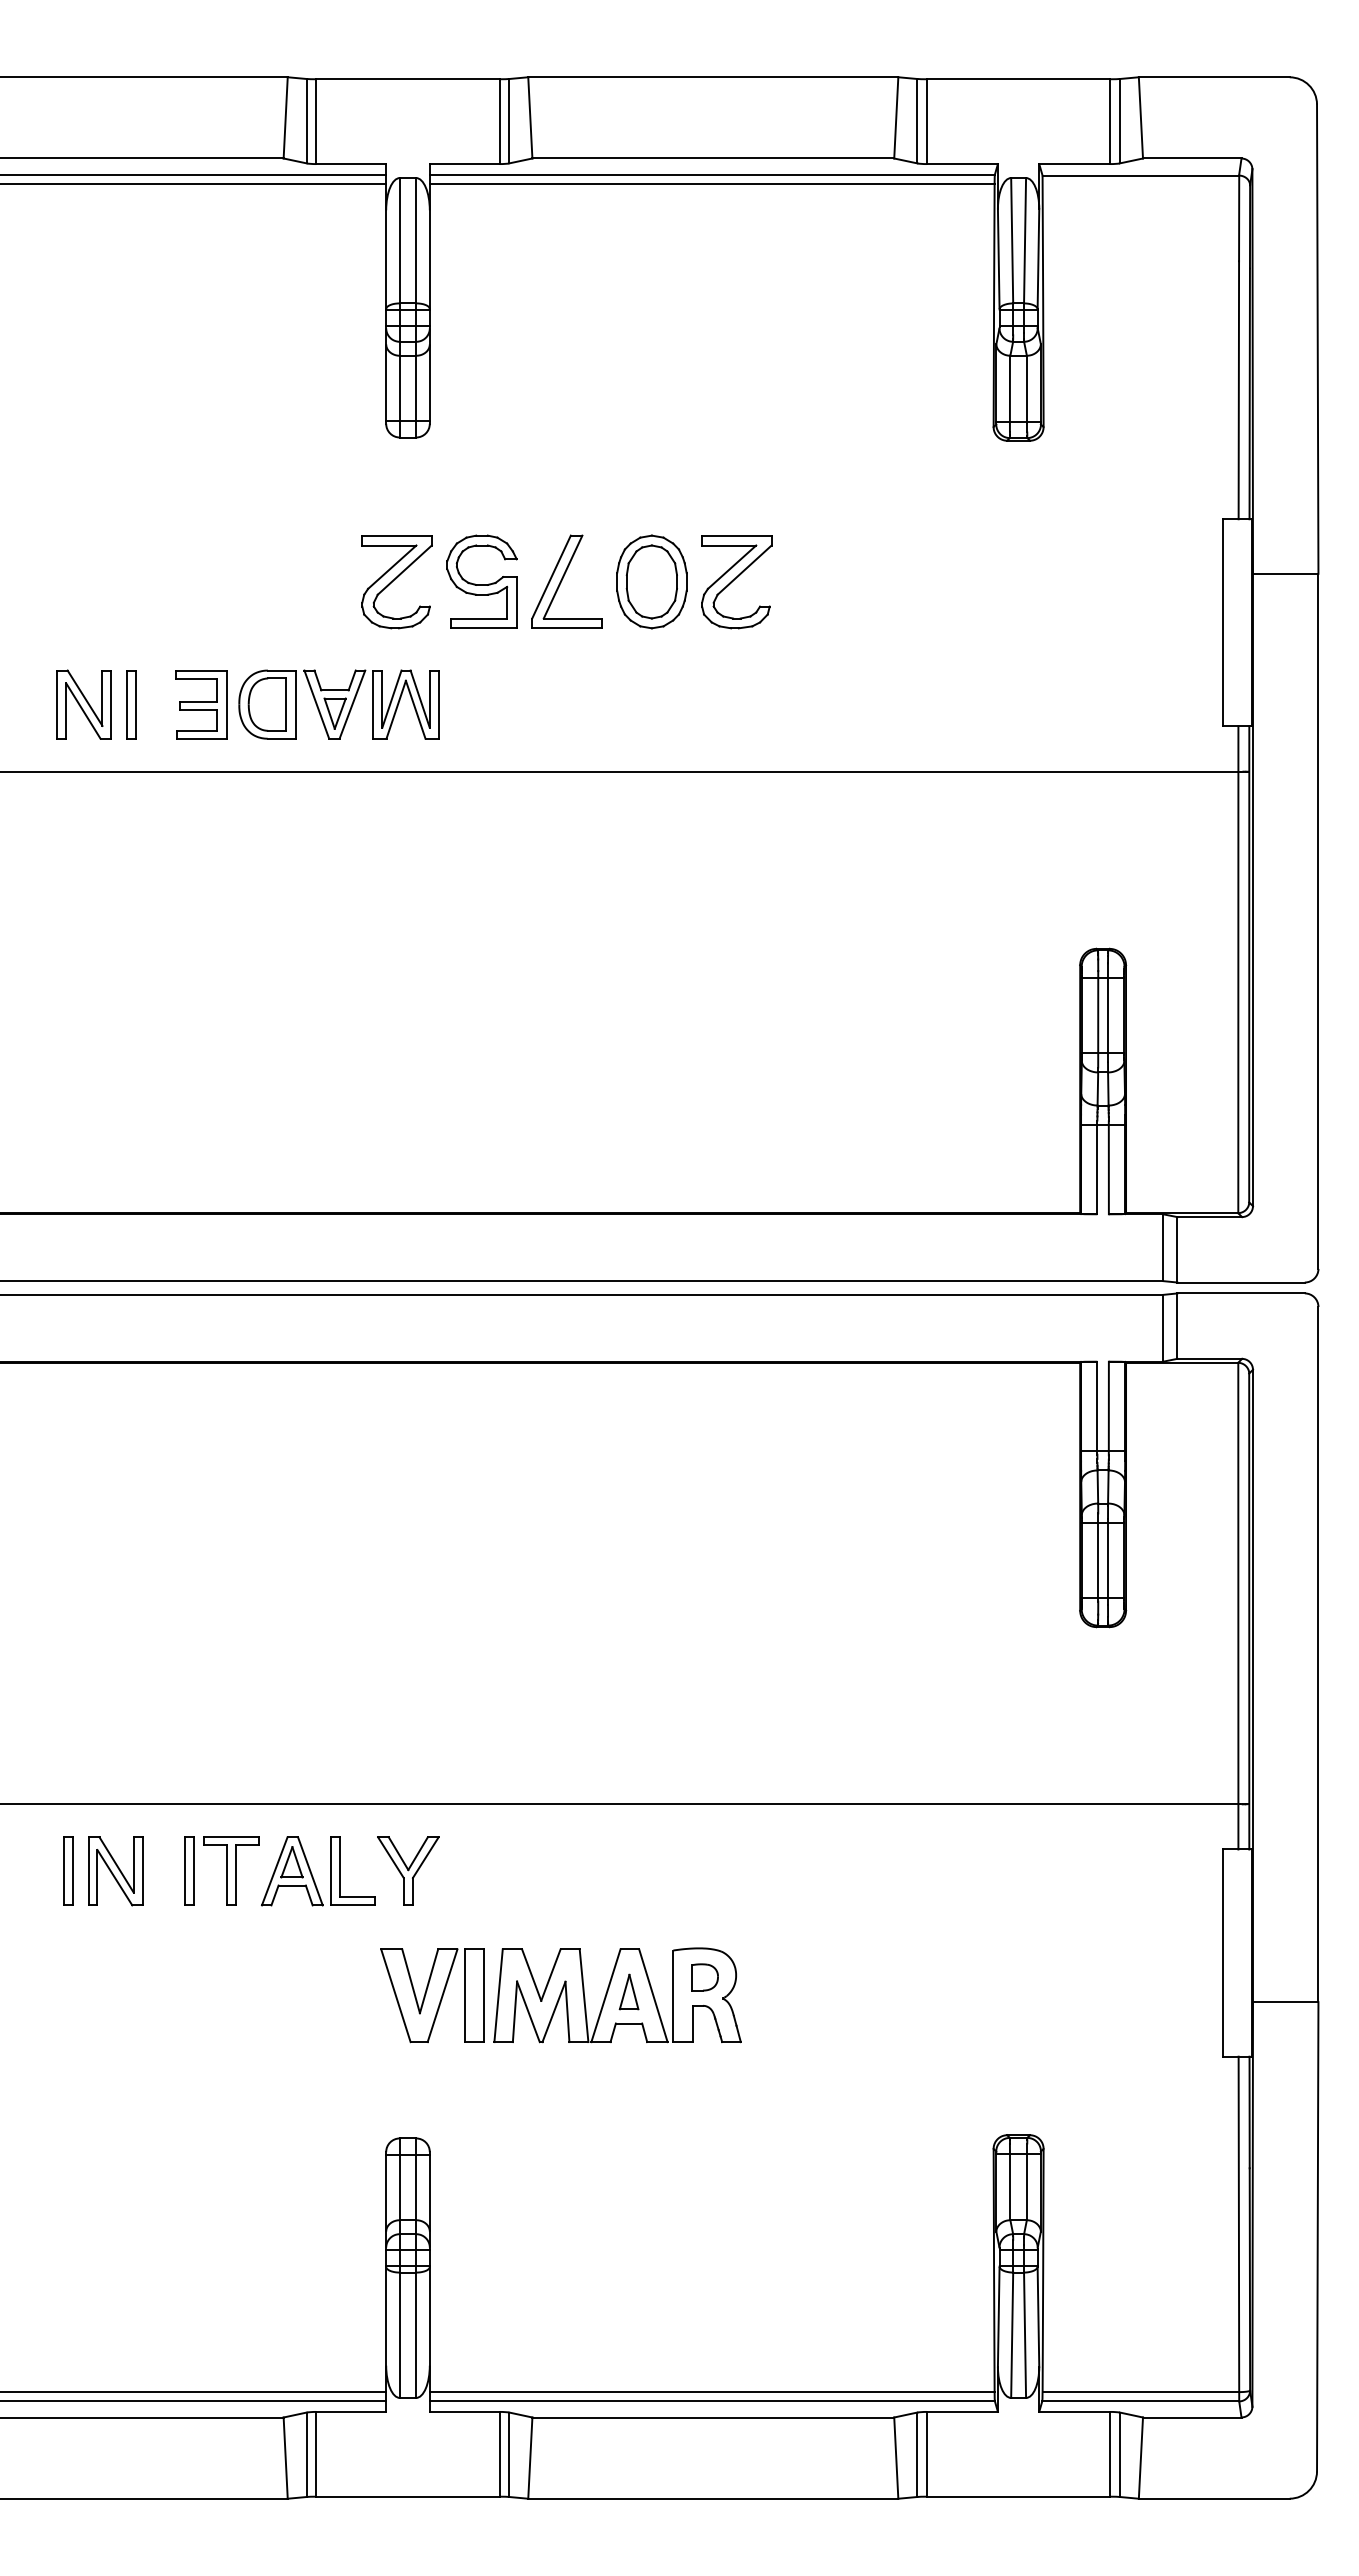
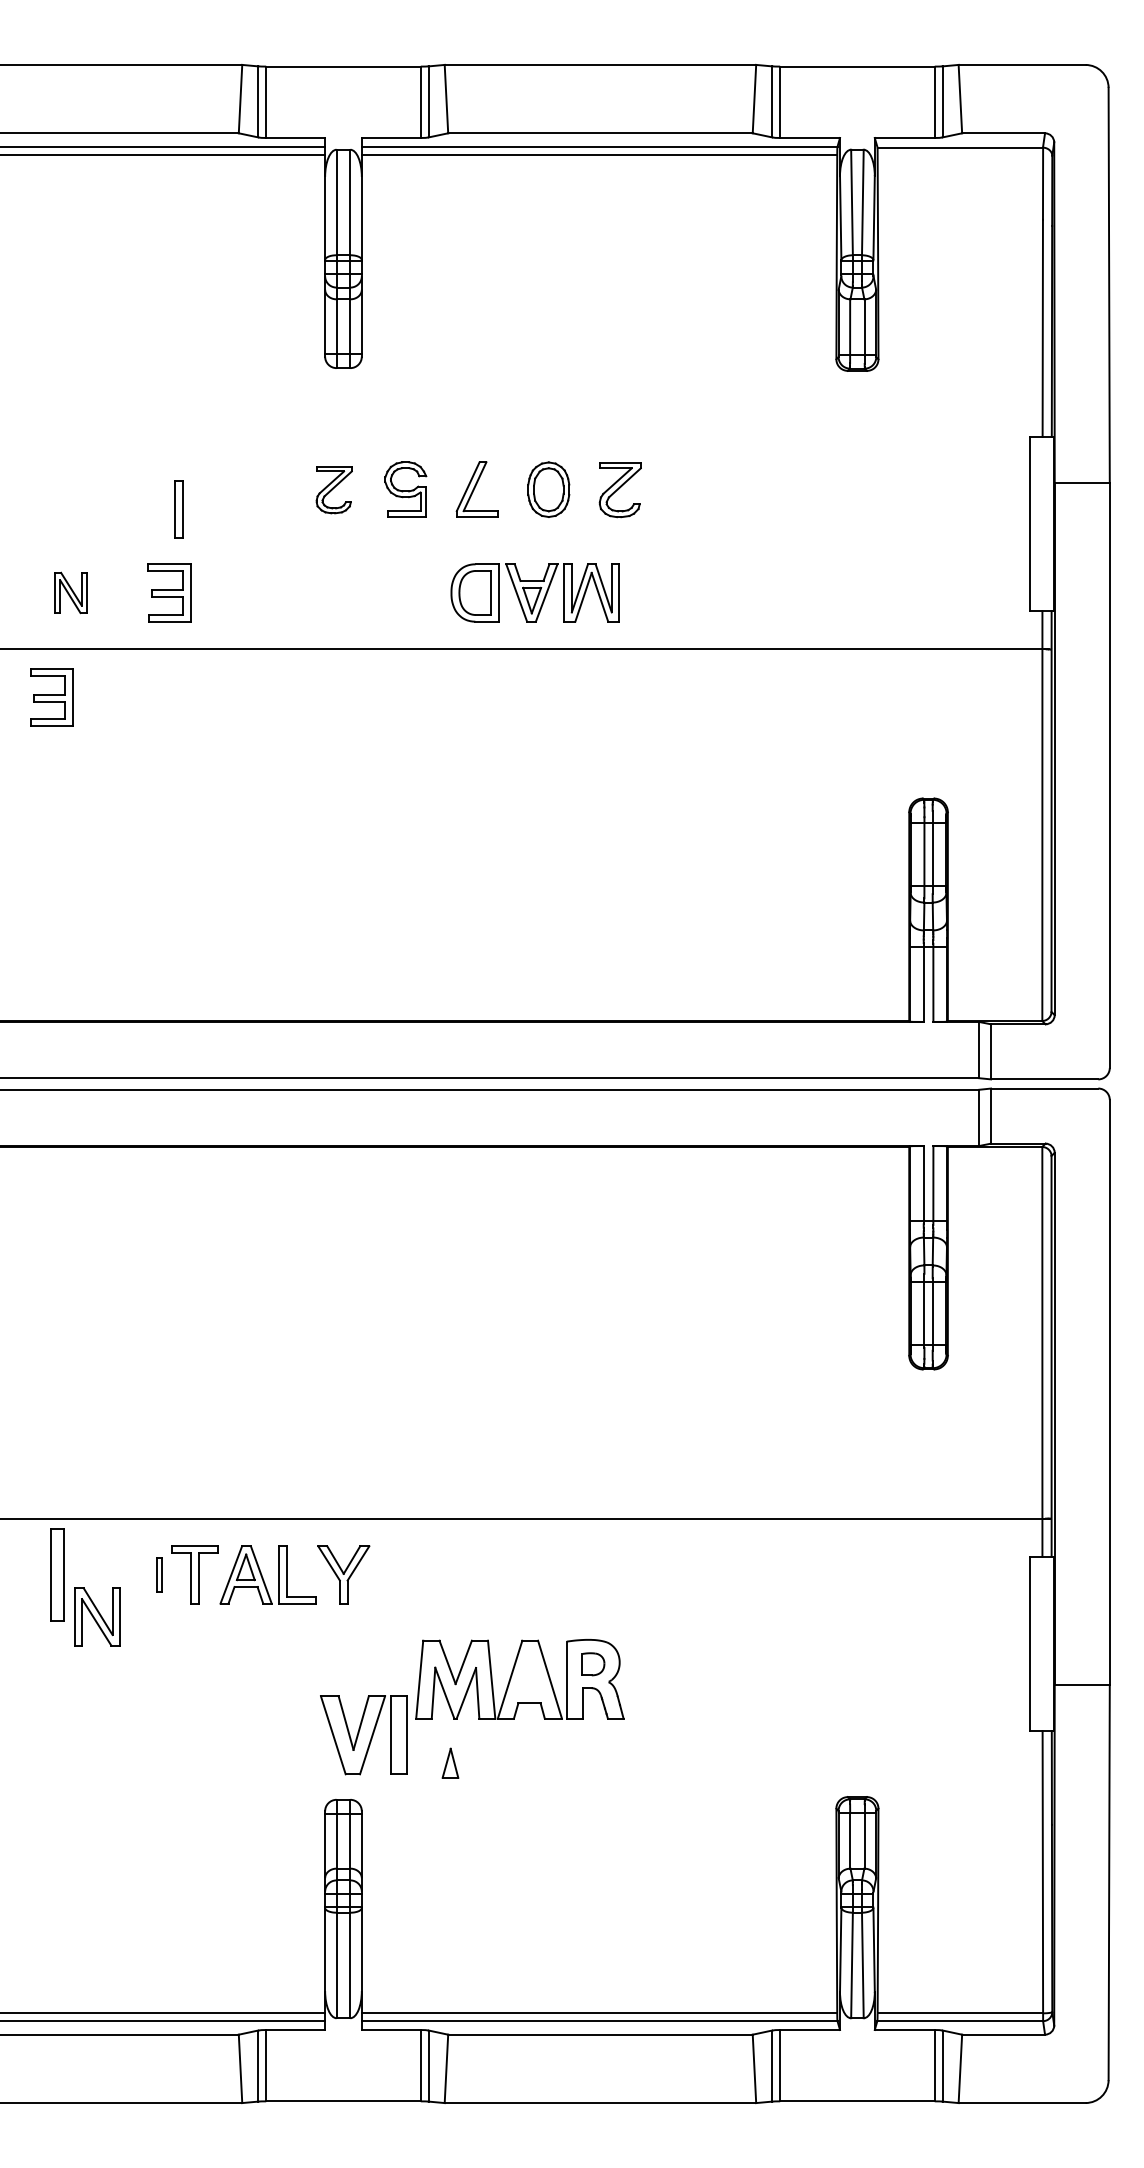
part: (481, 581) -> (405, 489), size x0.7
part: (566, 581) -> (476, 489), size x0.7
part: (651, 581) -> (548, 489), size x0.7
part: (396, 582) -> (333, 490), size x0.6
part: (736, 582) -> (619, 490), size x0.7
part: (83, 704) -> (70, 592), size x0.7
part: (131, 704) -> (178, 509), moved
part: (338, 704) -> (534, 592), moved
part: (61, 828) -> (51, 697), added
part: (68, 1870) -> (57, 1574), size x1.6
part: (189, 1870) -> (159, 1574), size x0.6
part: (115, 1871) -> (97, 1617), moved
part: (628, 1991) -> (449, 1762), moved
part: (432, 1995) -> (364, 1735), moved

